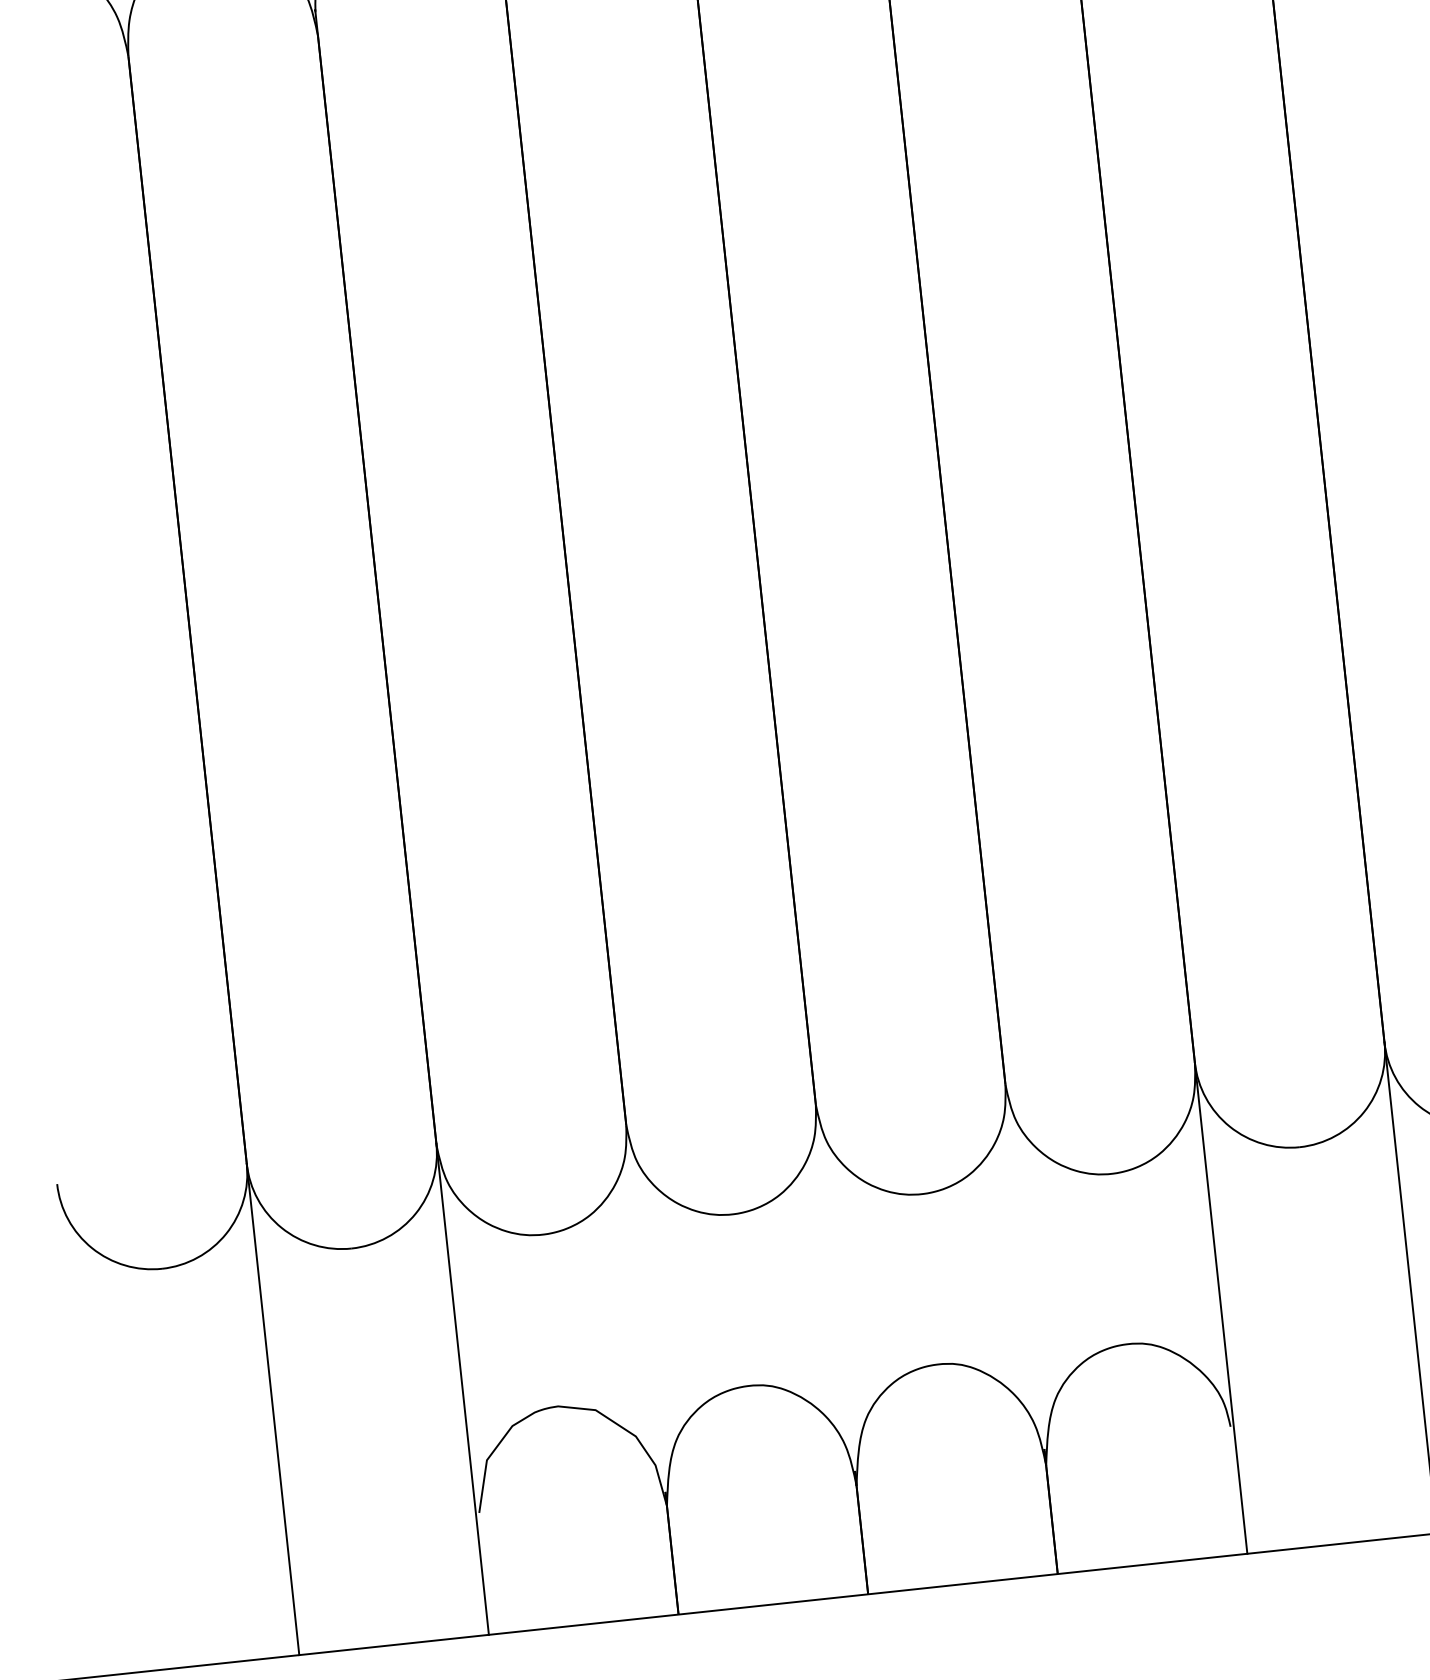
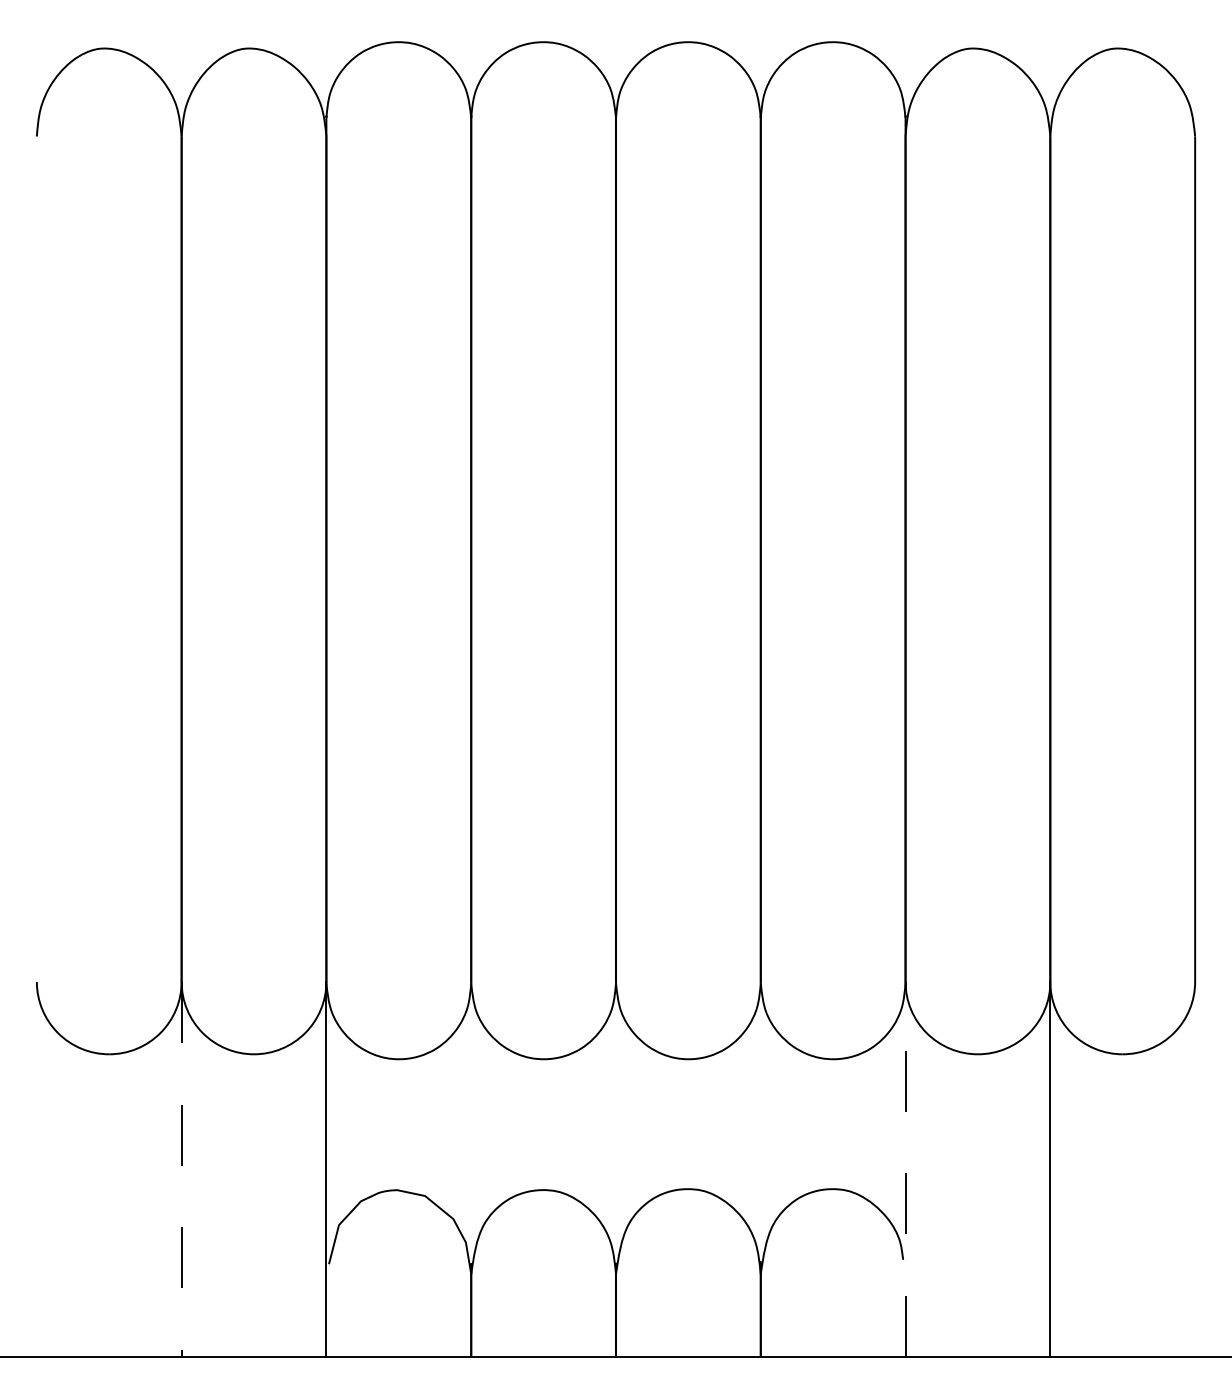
line: (1221, 1308) -> (905, 1169), solid -> dashed
line: (272, 1409) -> (181, 1169), solid -> dashed

